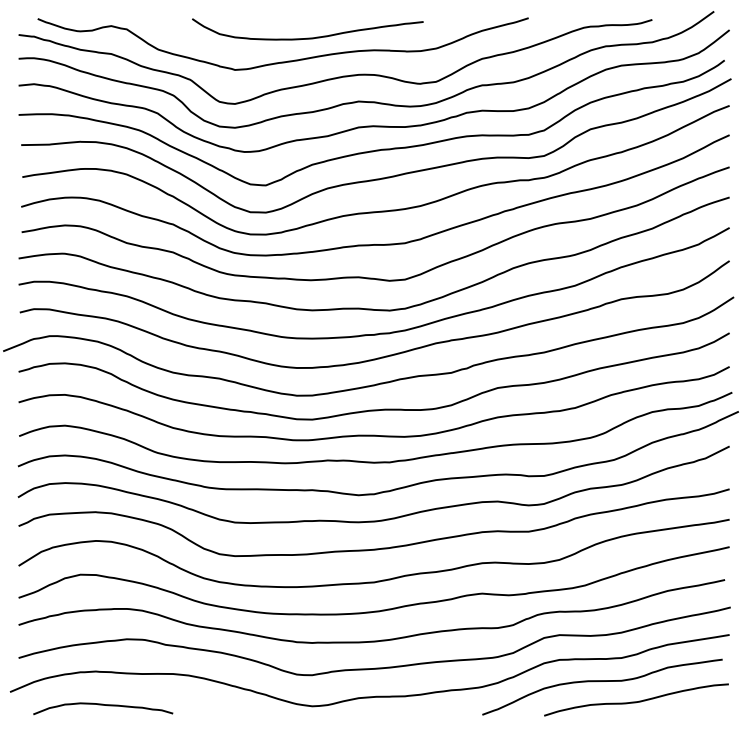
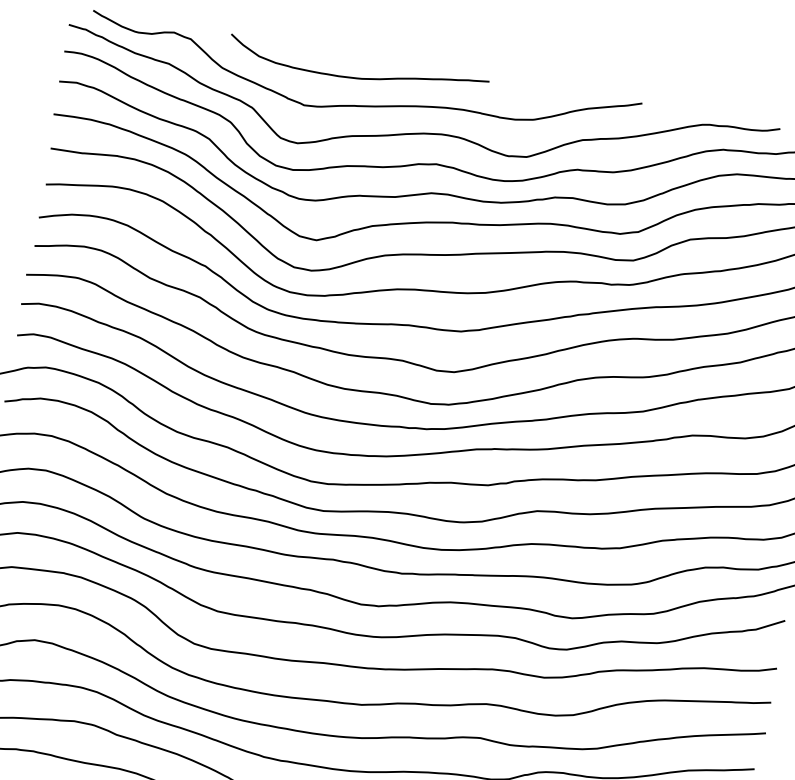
curve: (307, 37) -> (356, 76), moved

